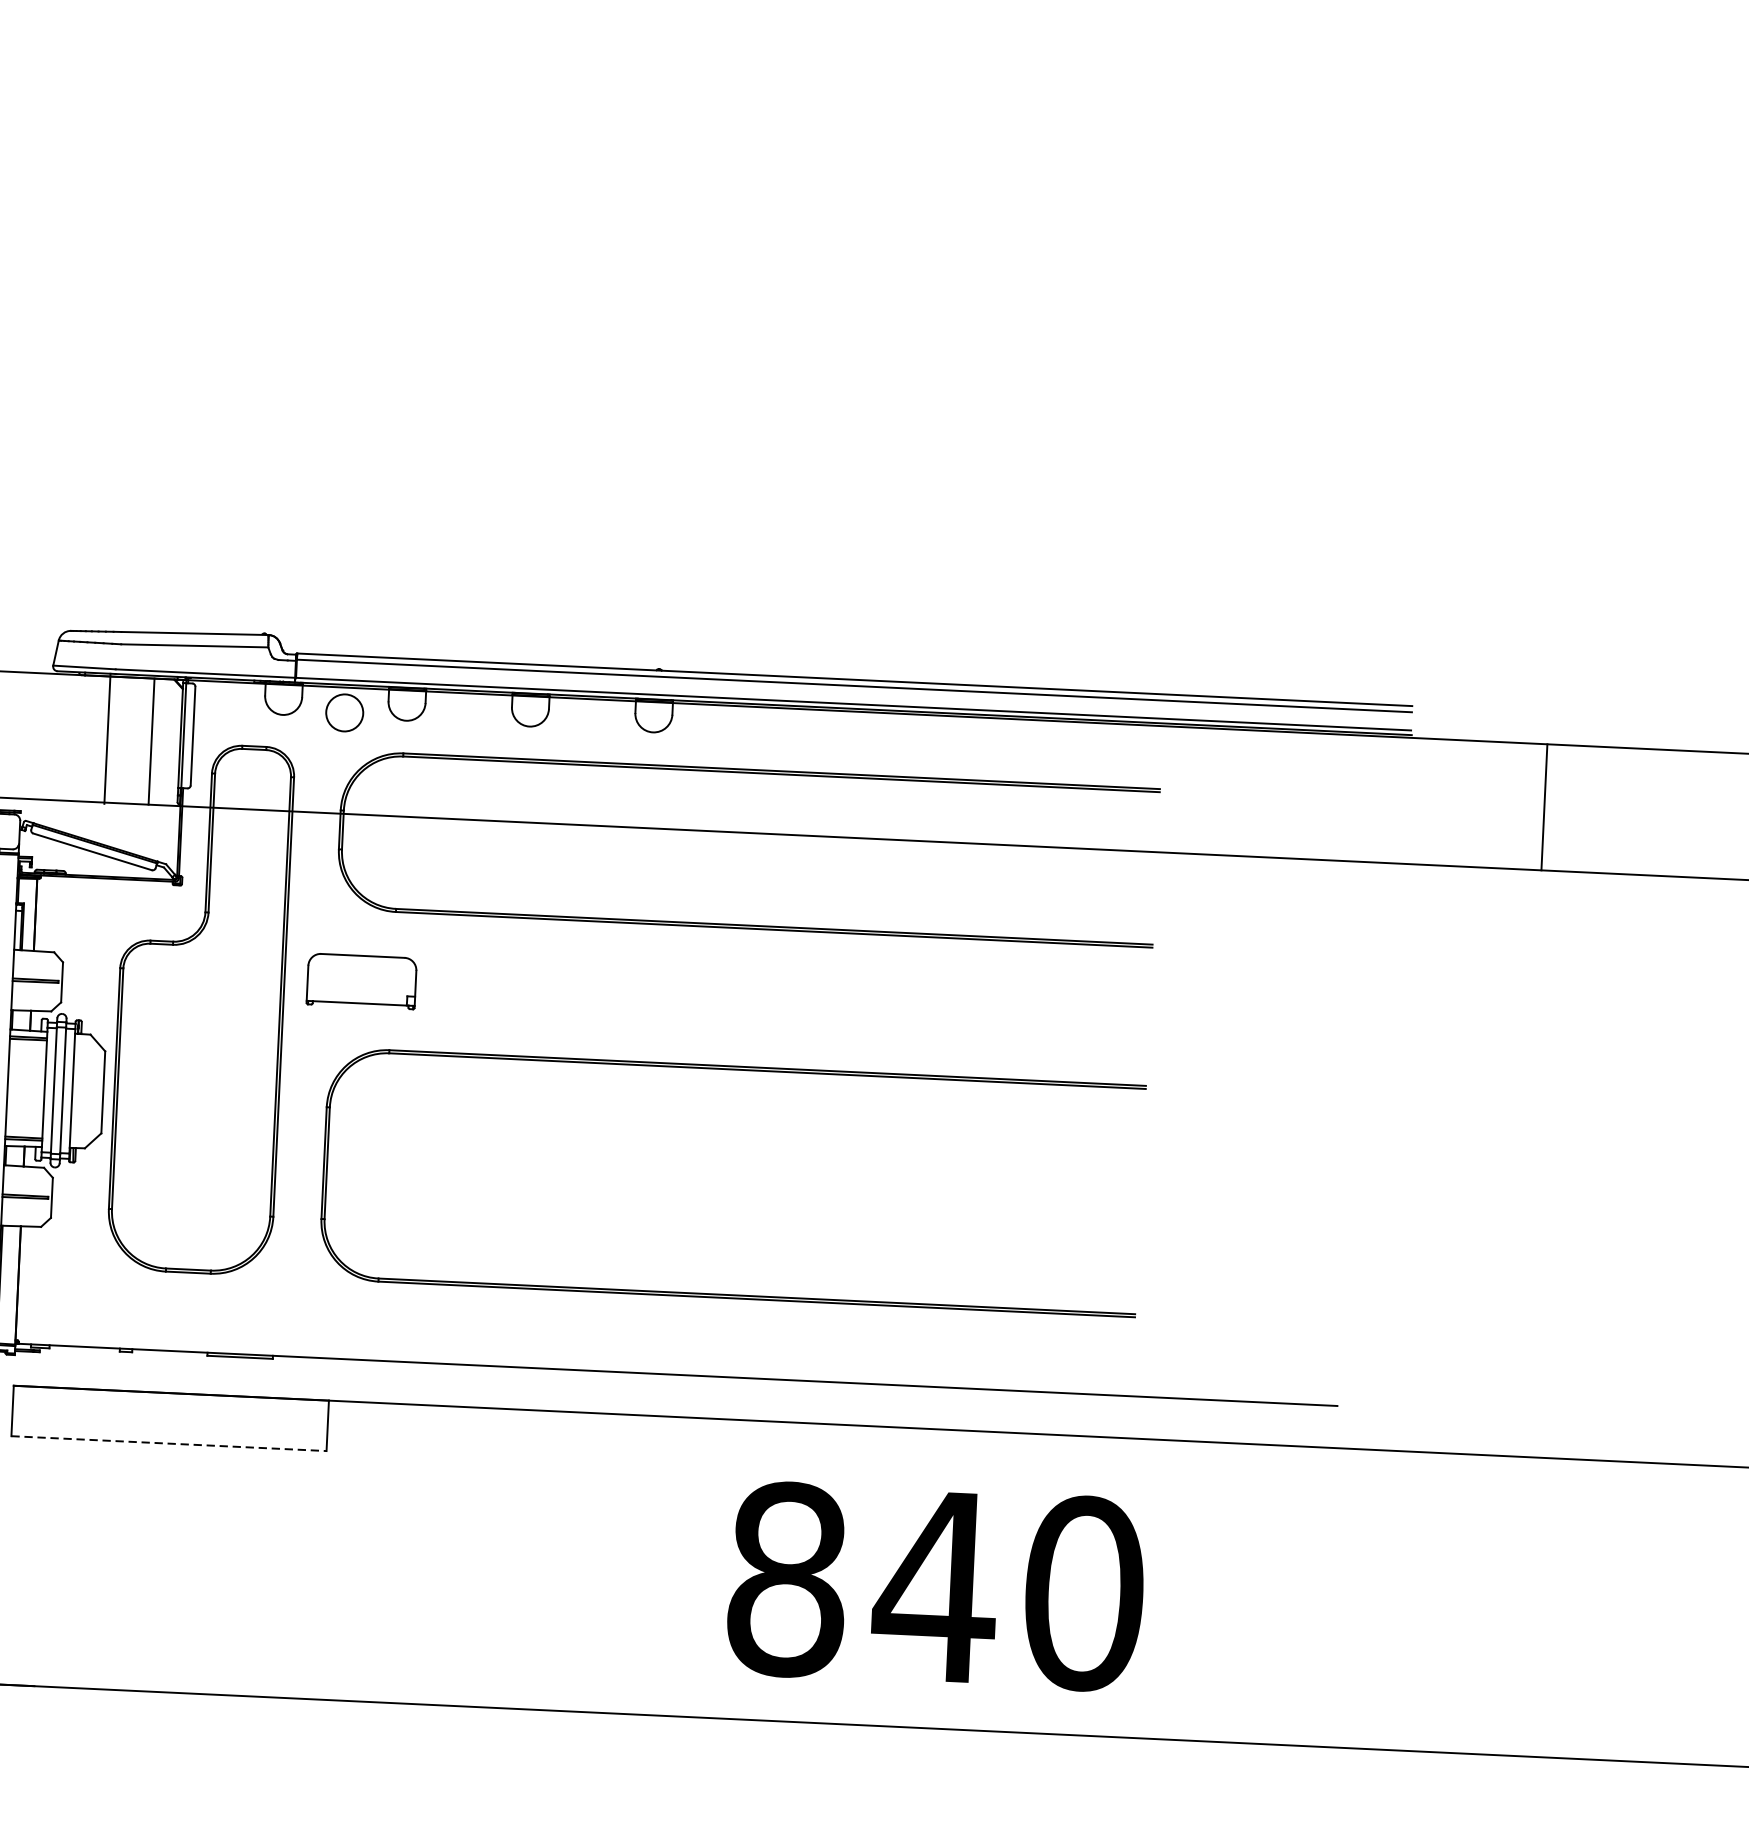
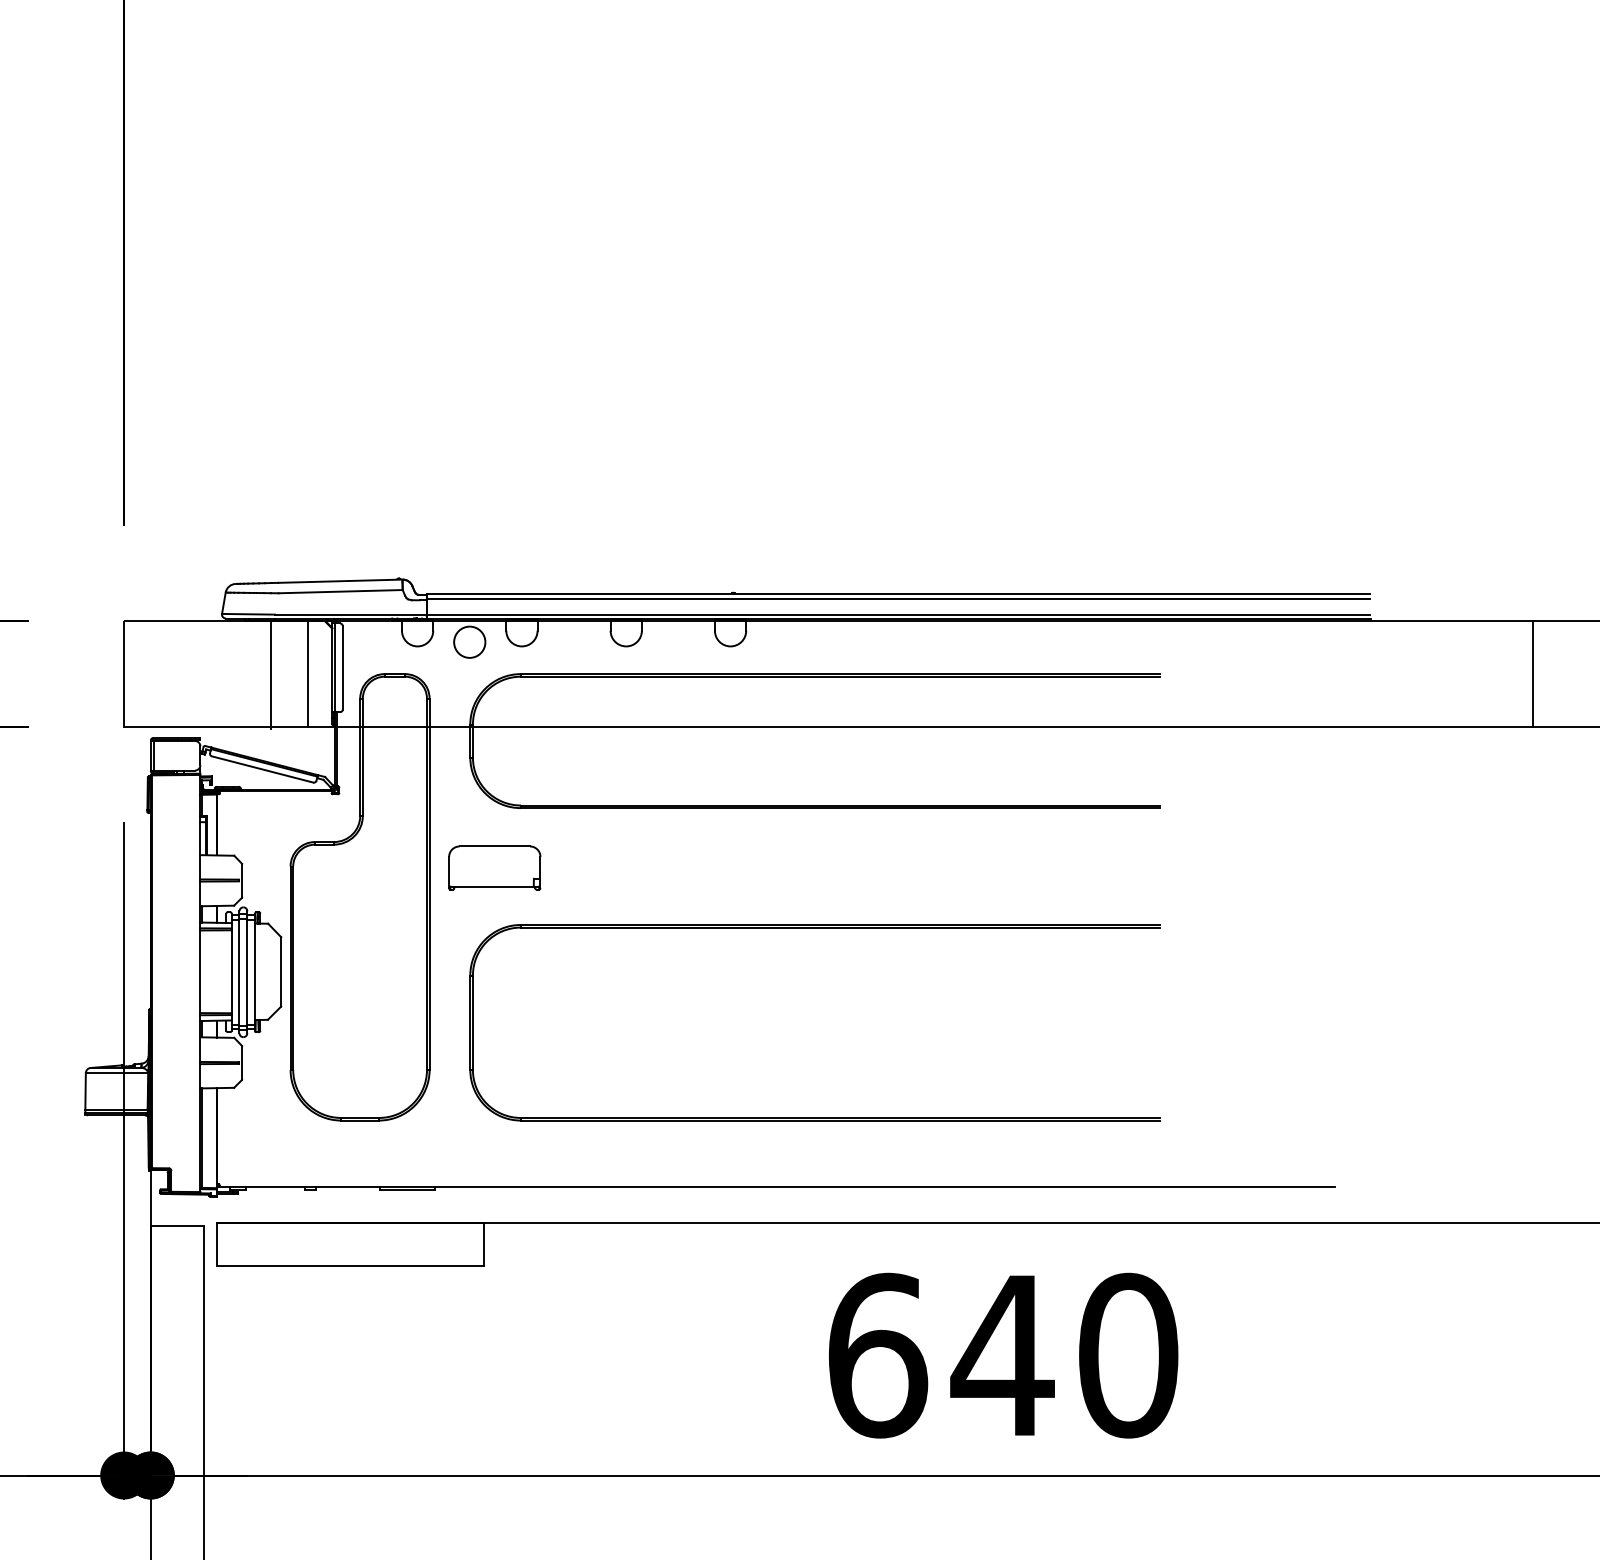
line: (1544, 806) -> (1533, 673), moved
line: (170, 1443) -> (351, 1265), dashed -> solid
text: (788, 1579) -> (878, 1355), 840 -> 640

